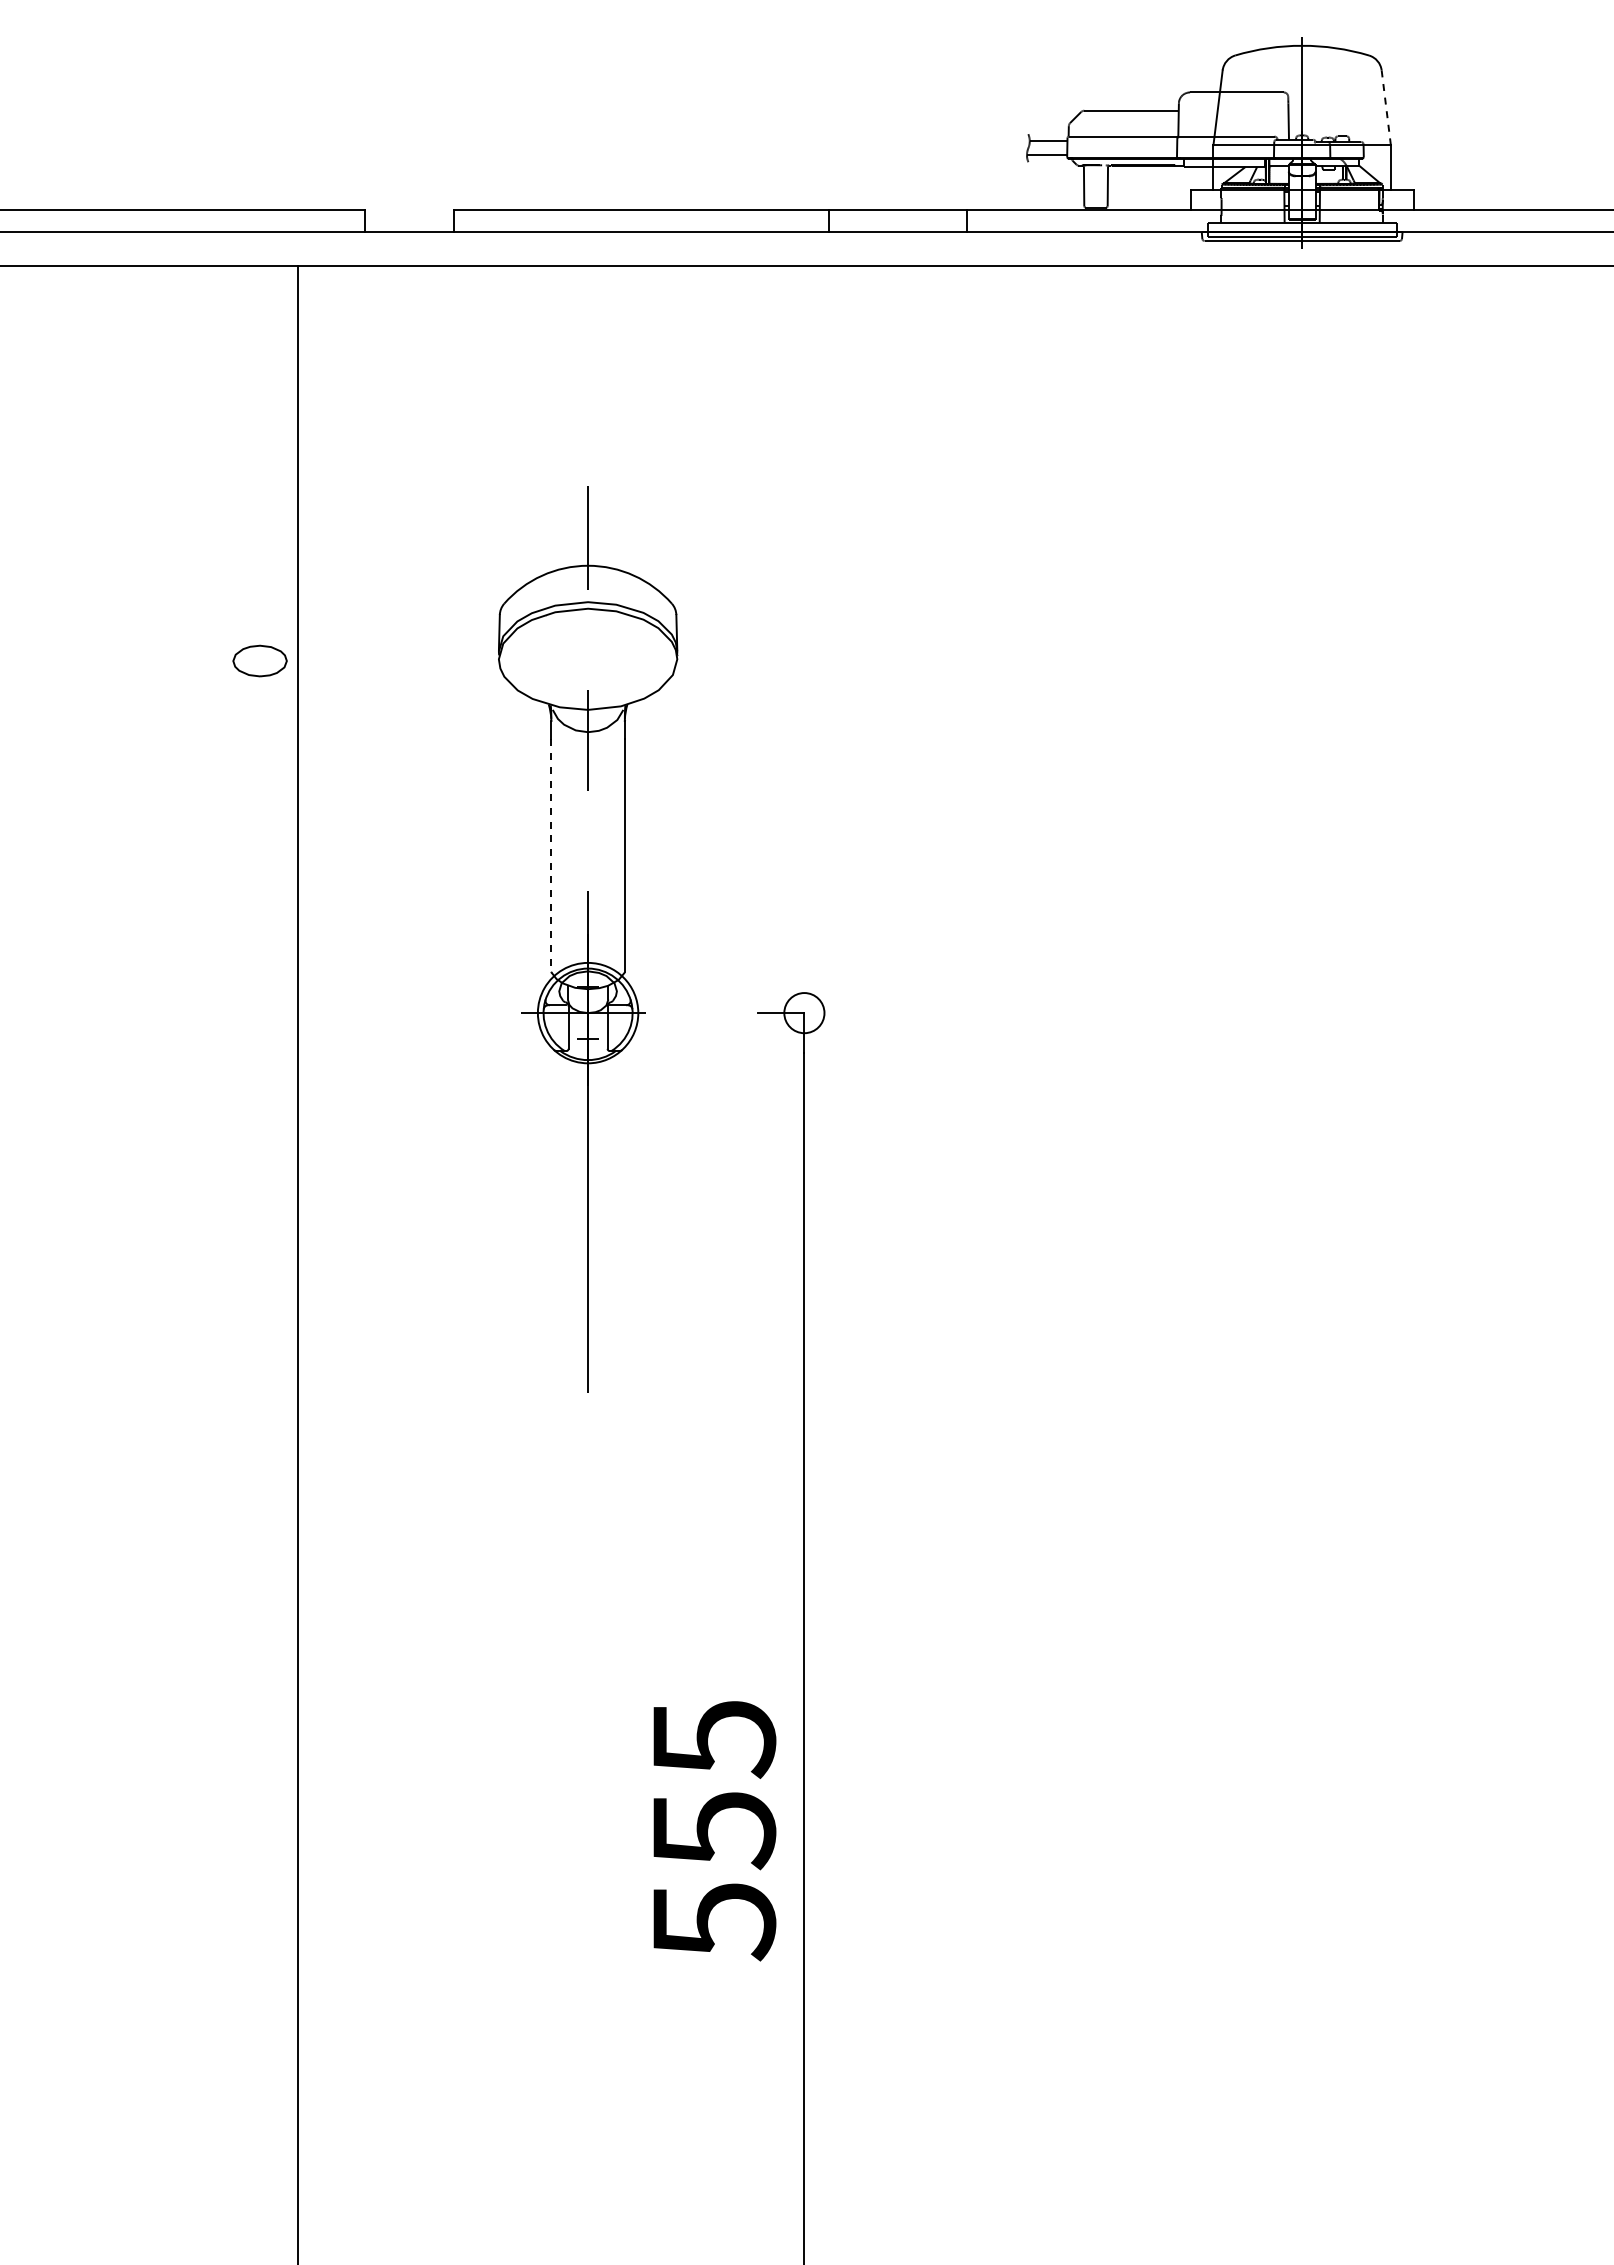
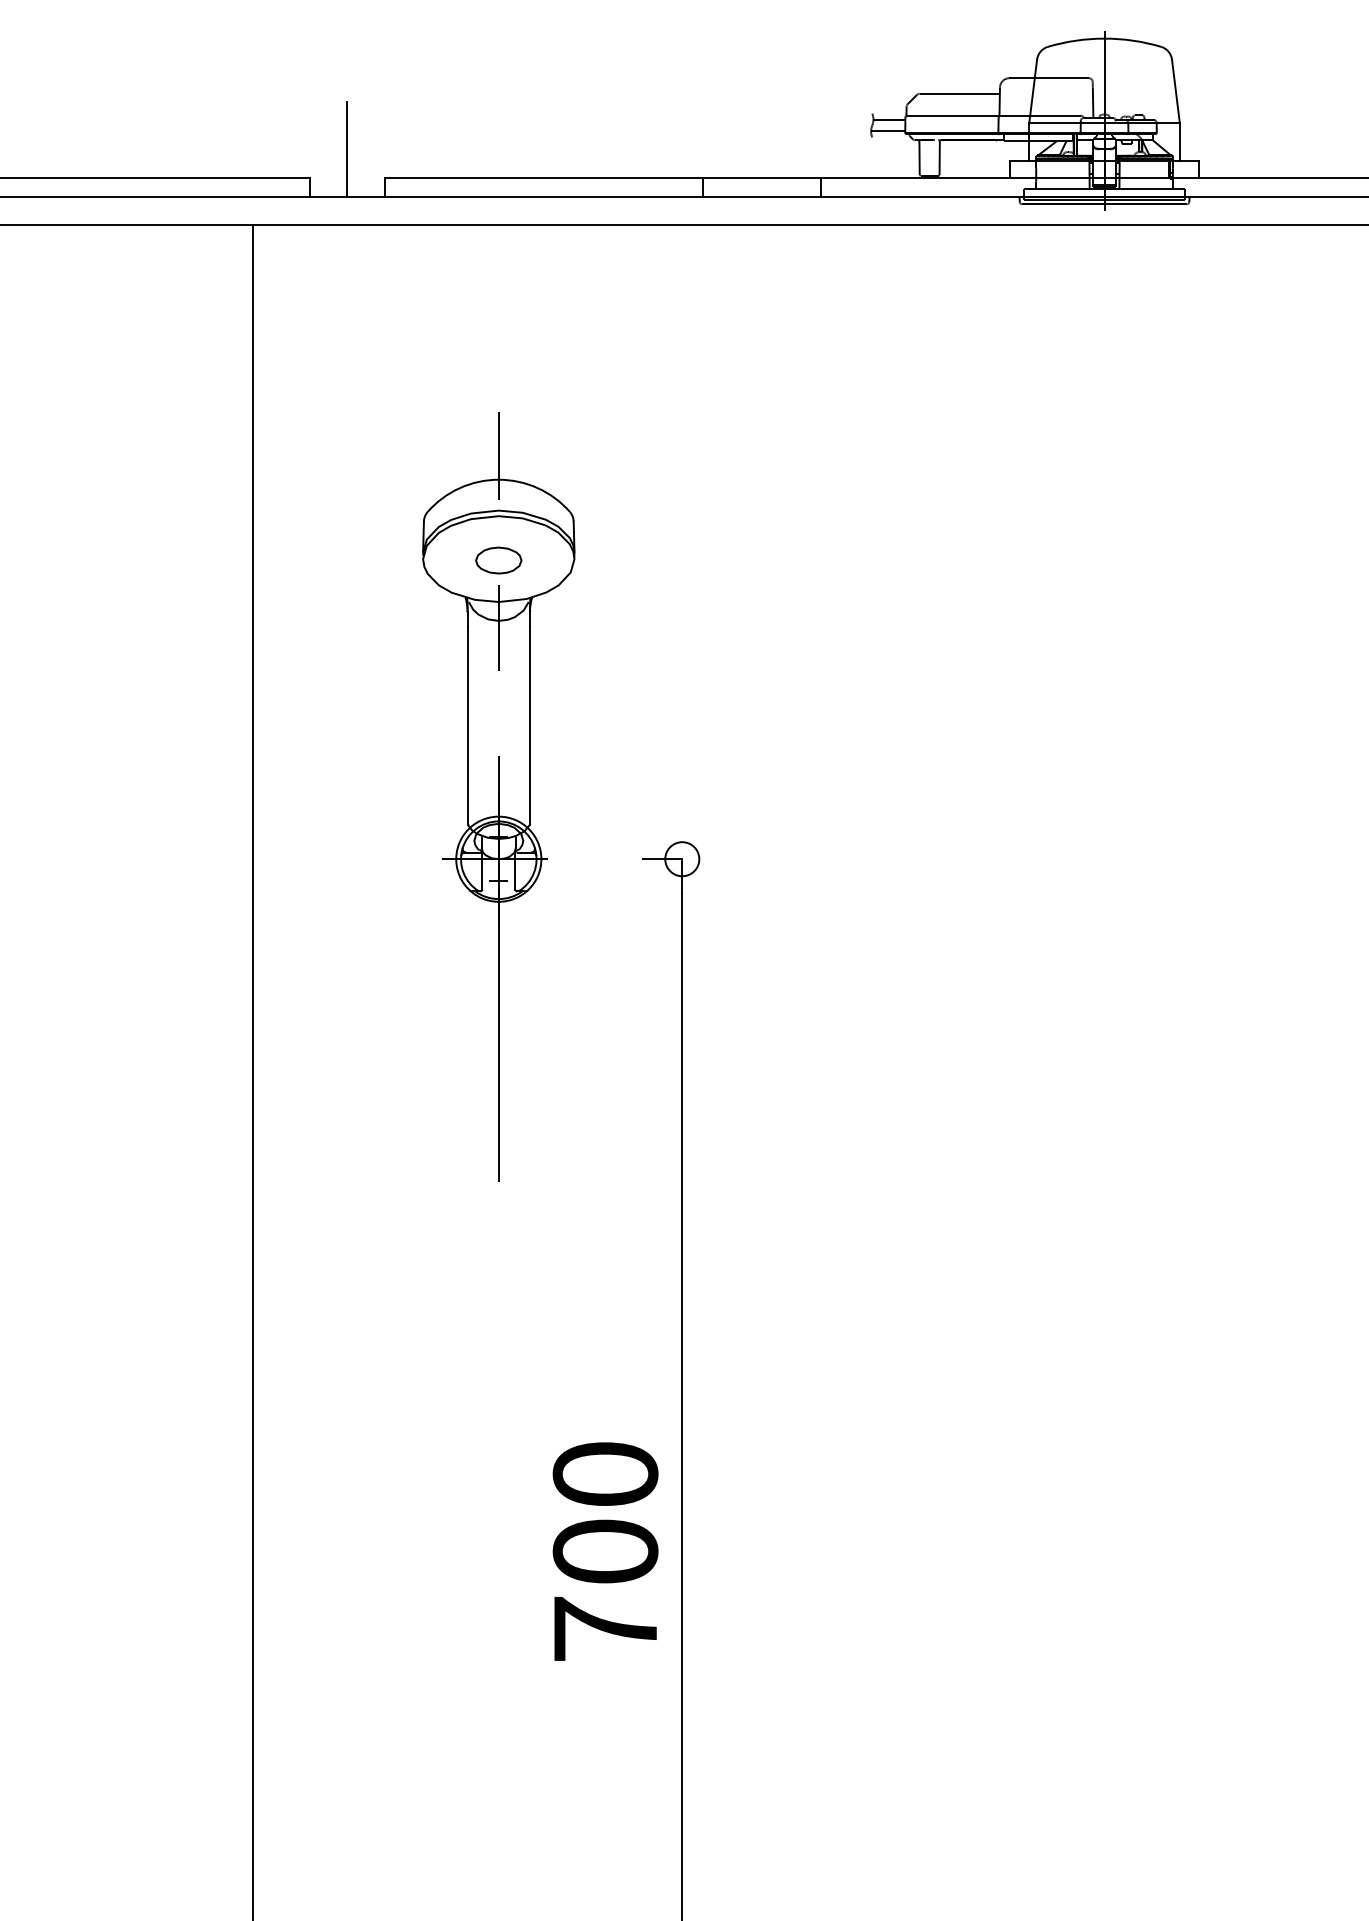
line: (1386, 107) -> (1176, 90), dashed -> solid
line: (409, 176) -> (347, 149), added
part: (259, 660) -> (498, 560), moved
line: (551, 856) -> (467, 726), dashed -> solid
text: (713, 1830) -> (605, 1552), 555 -> 700

